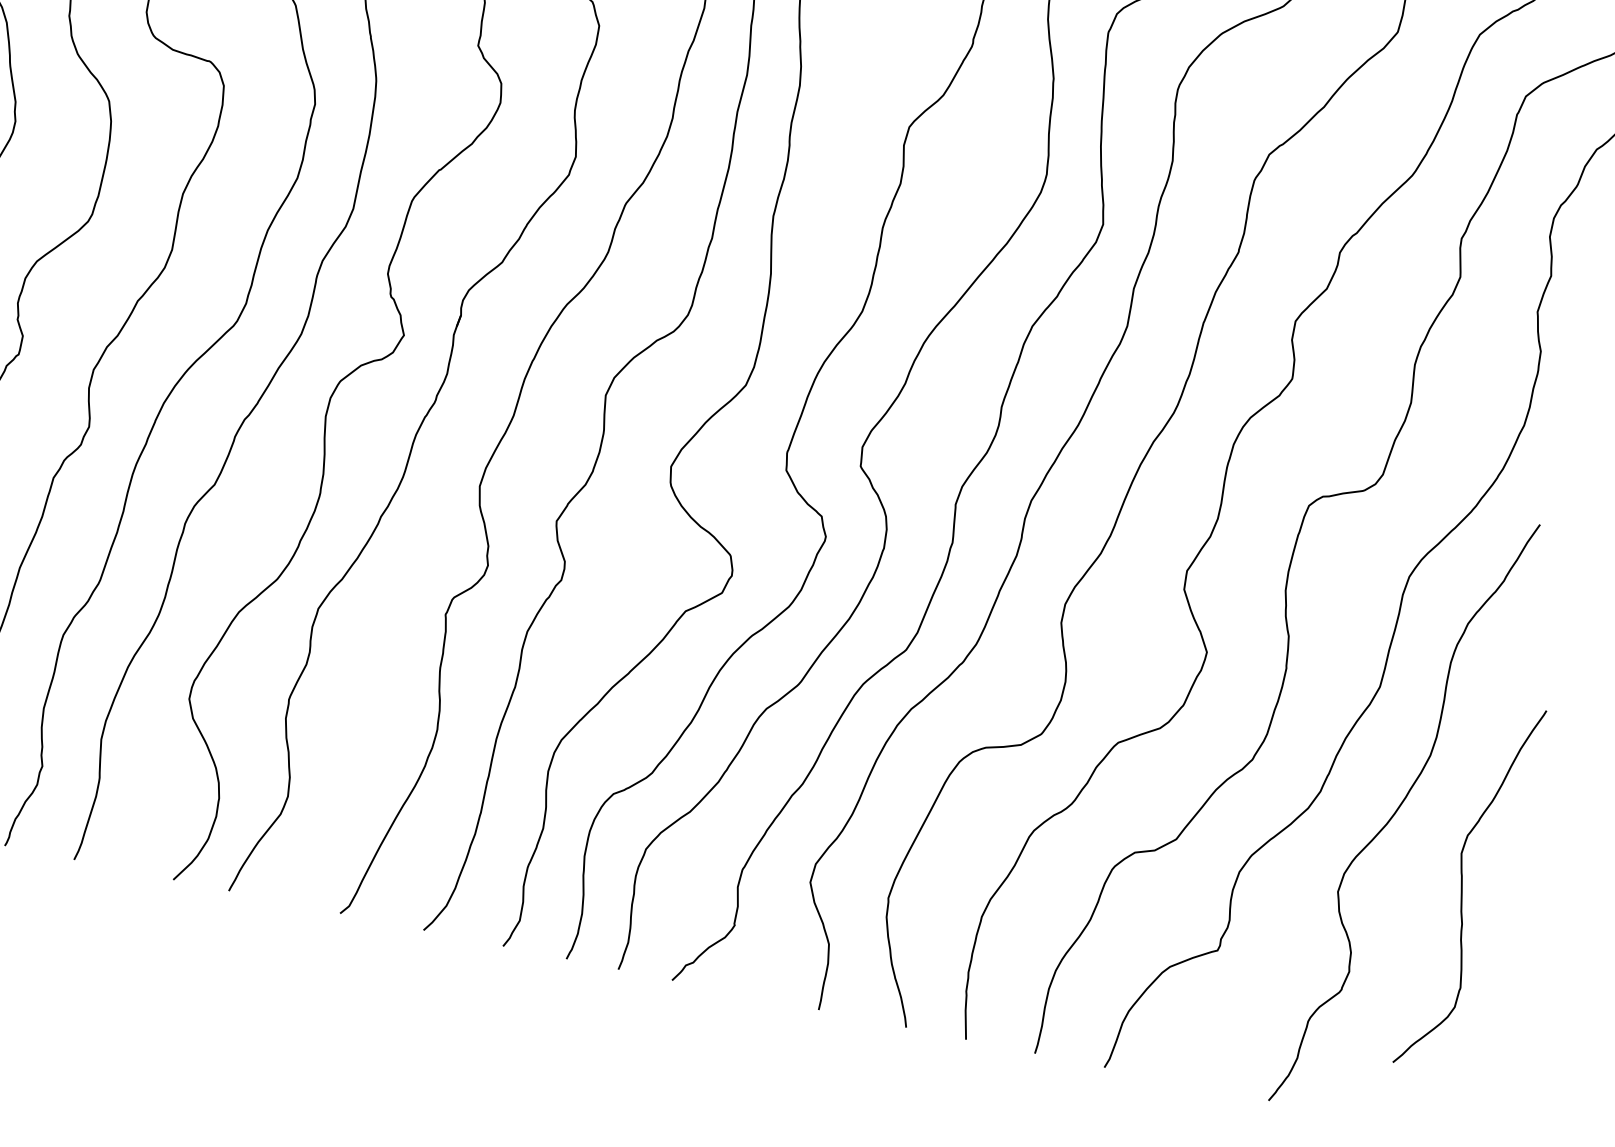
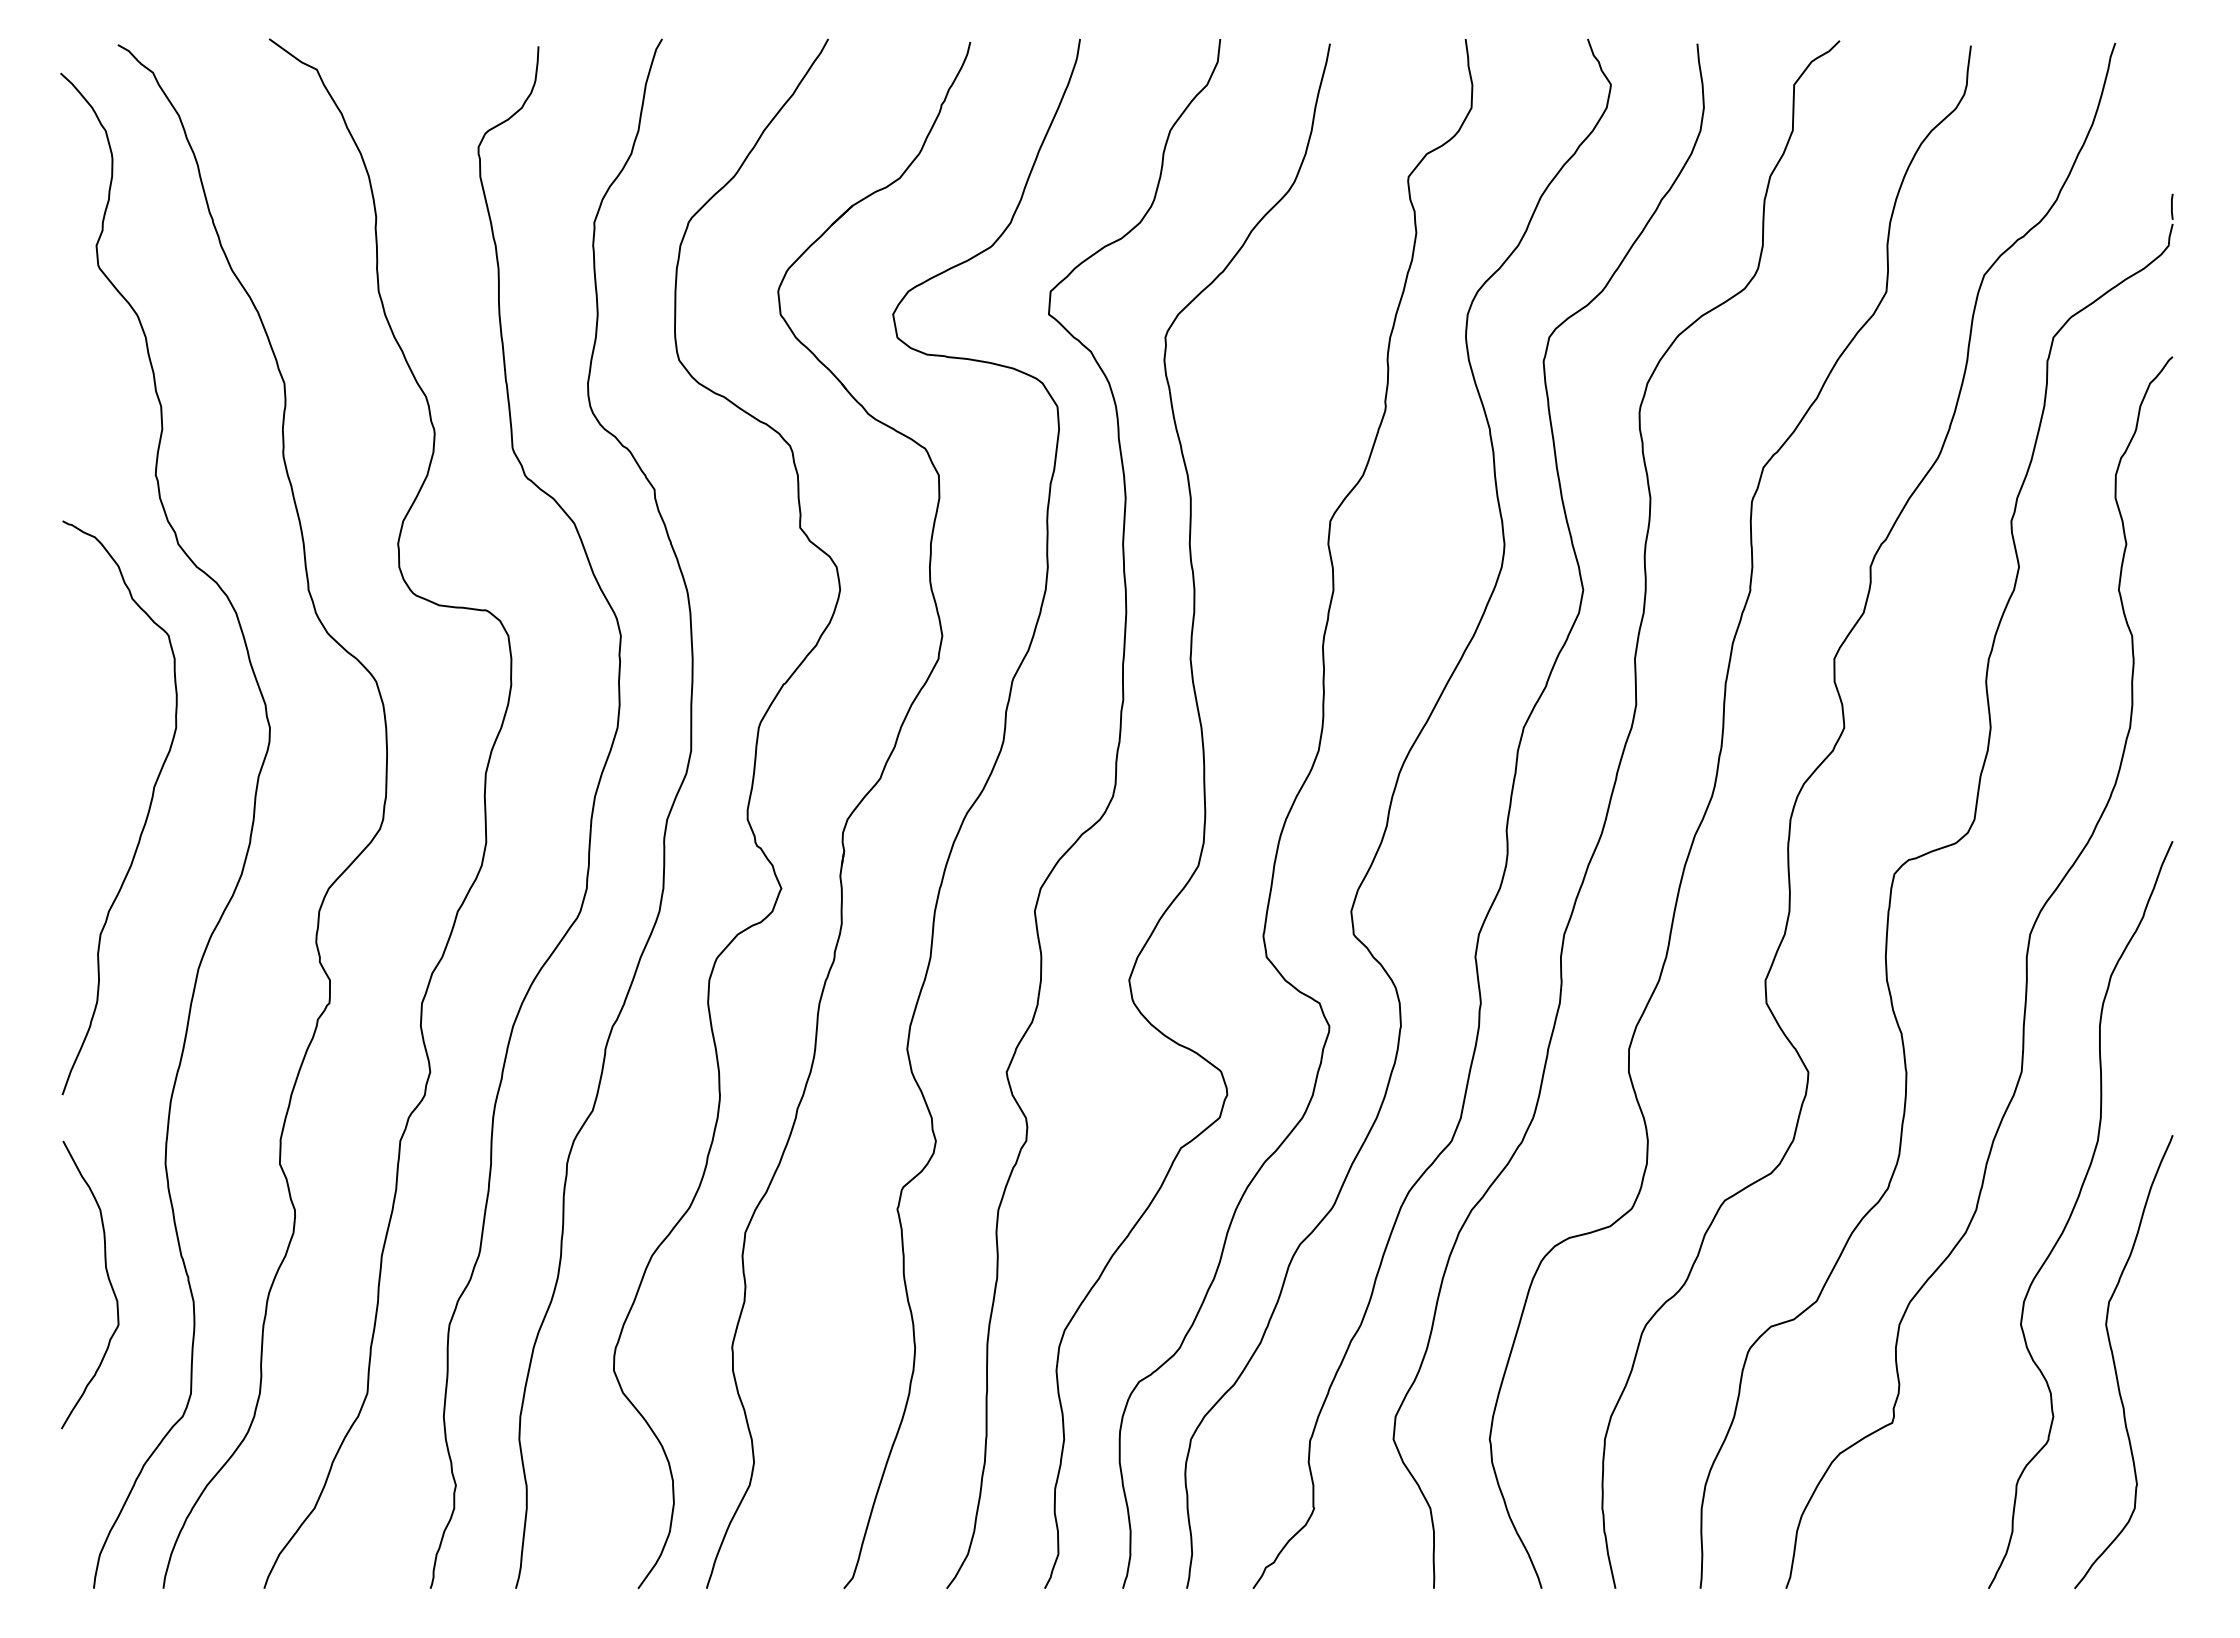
curve: (1462, 886) -> (2115, 1363), moved

